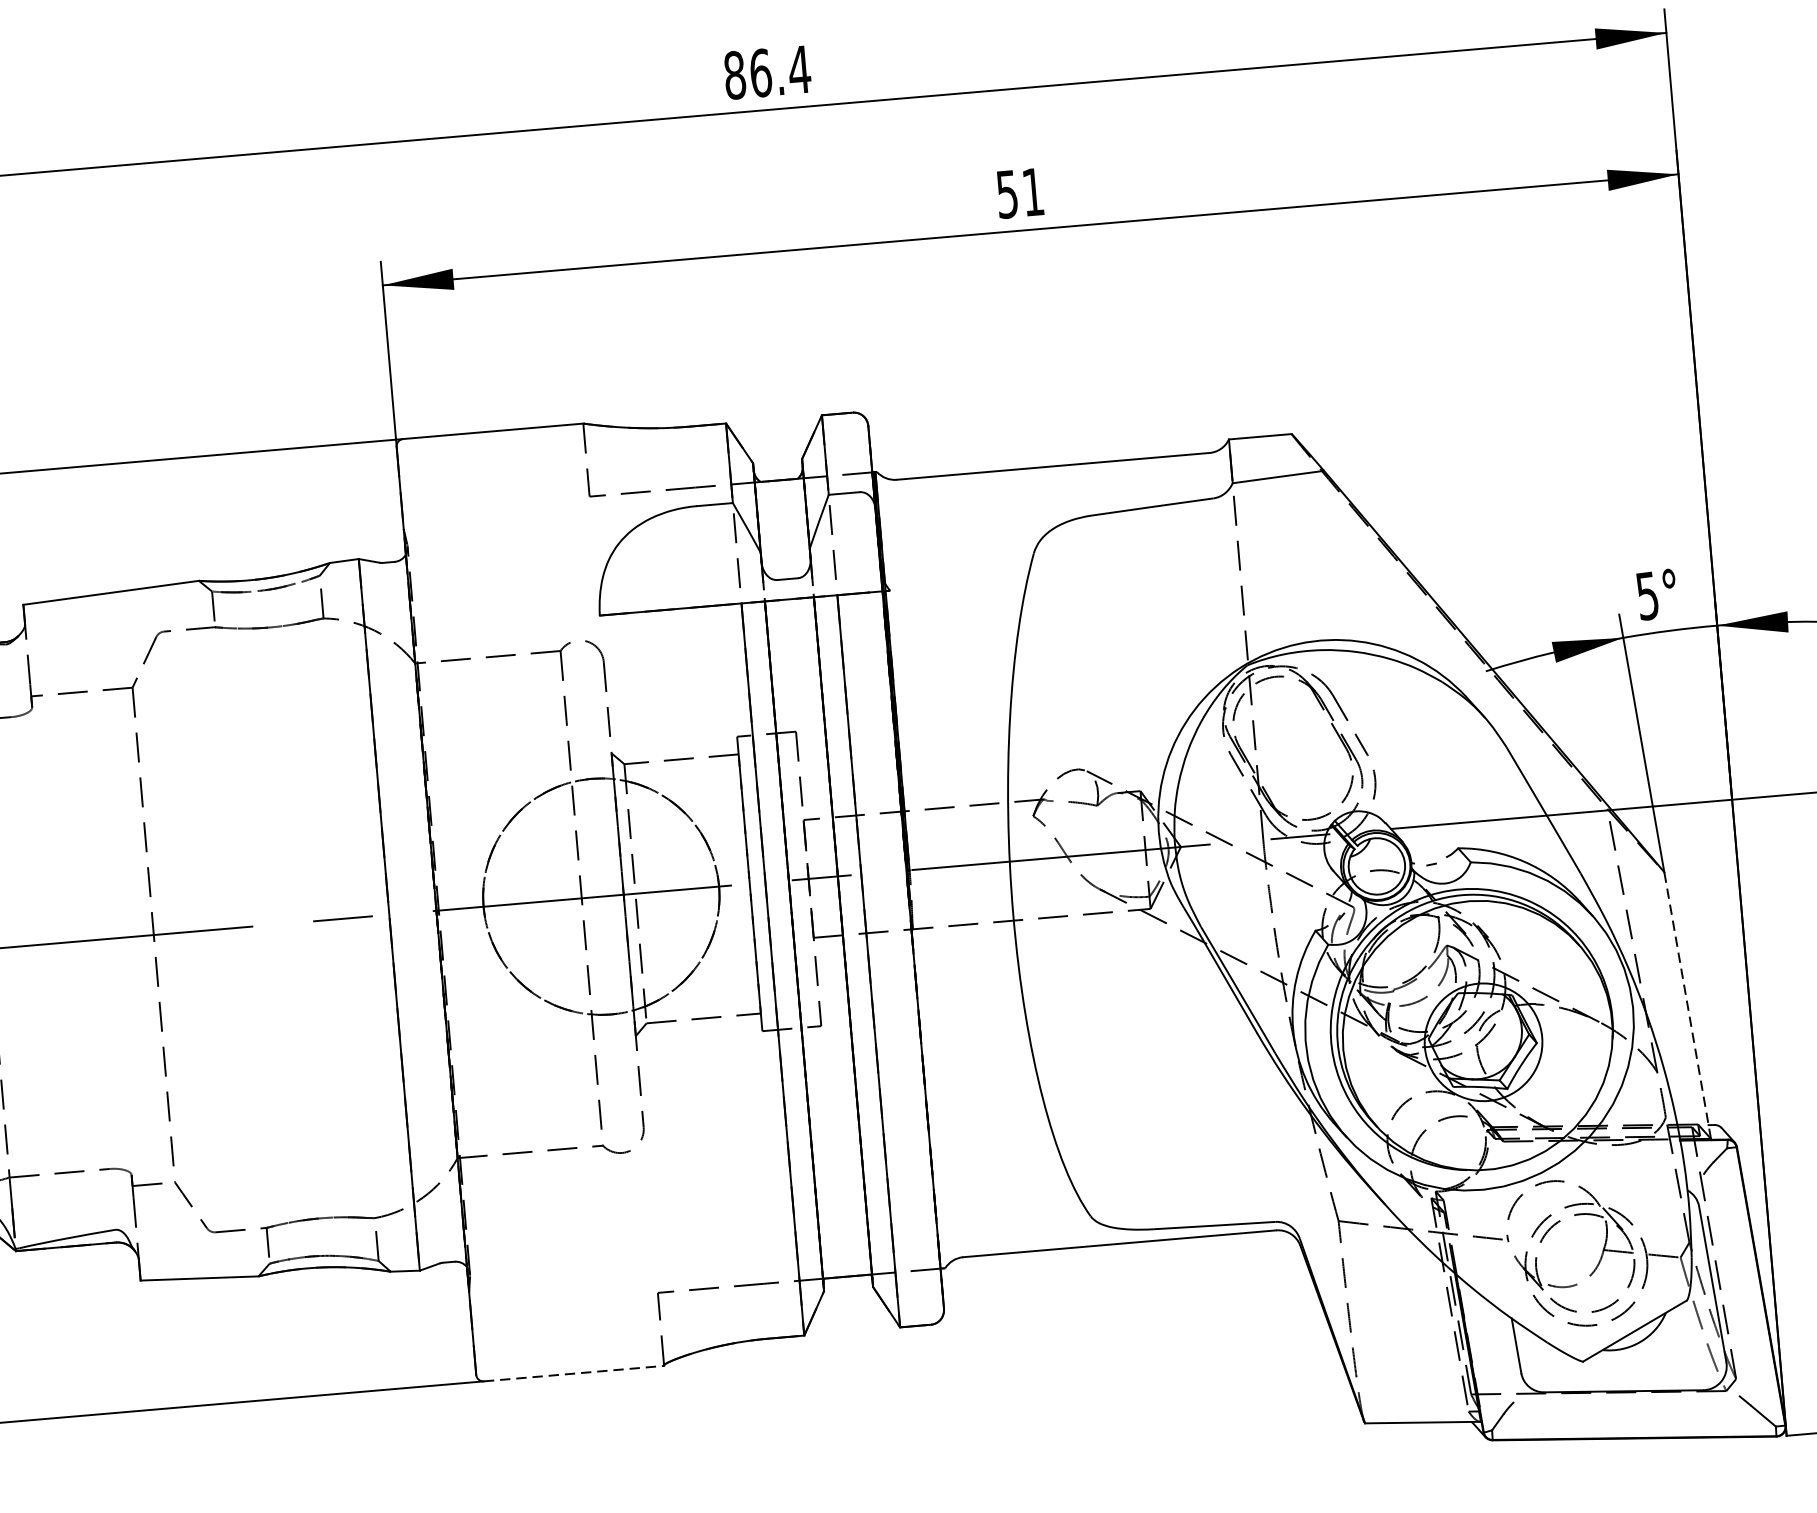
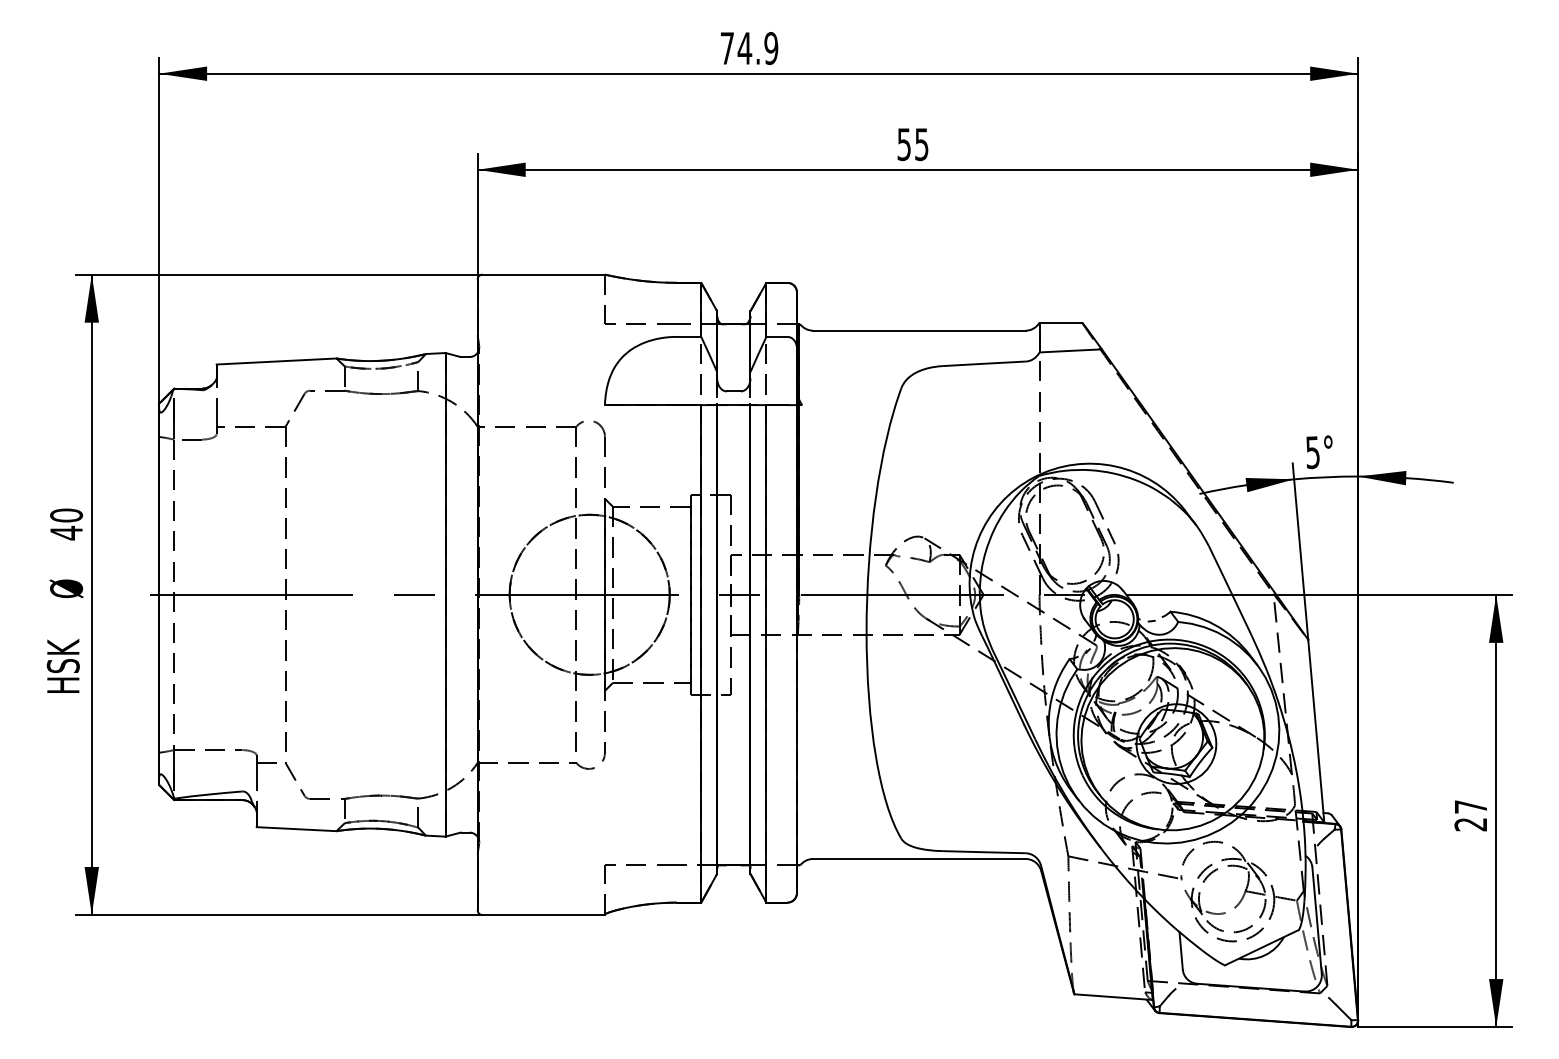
text: (767, 72) -> (749, 48), 86.4 -> 74.9
text: (1032, 192) -> (921, 144), 51 -> 55
line: (1688, 1006) -> (1316, 731), dashed -> solid
line: (575, 1374) -> (544, 915), dashed -> solid

